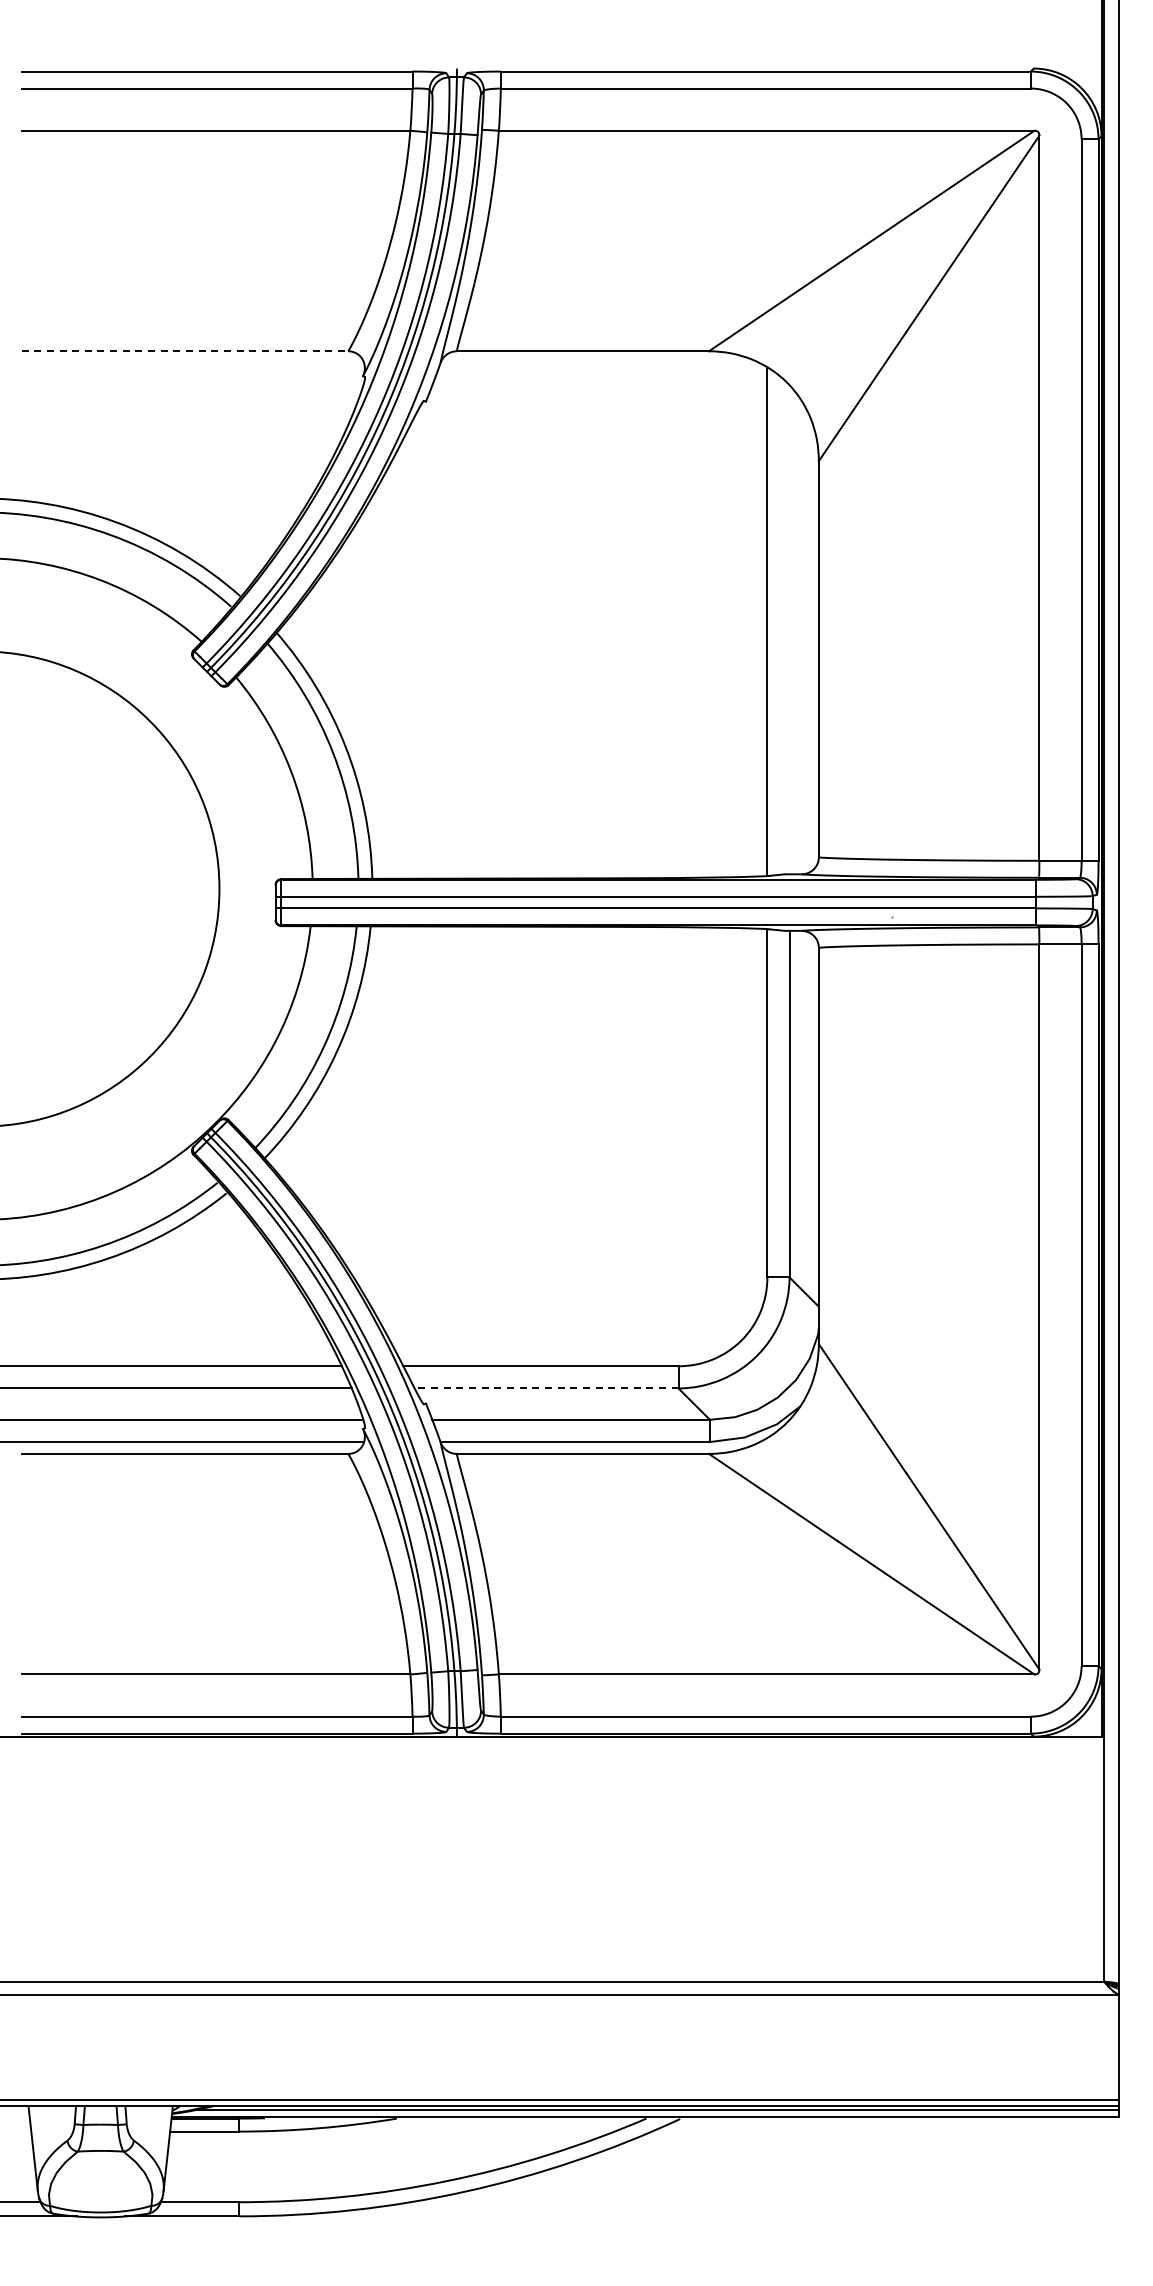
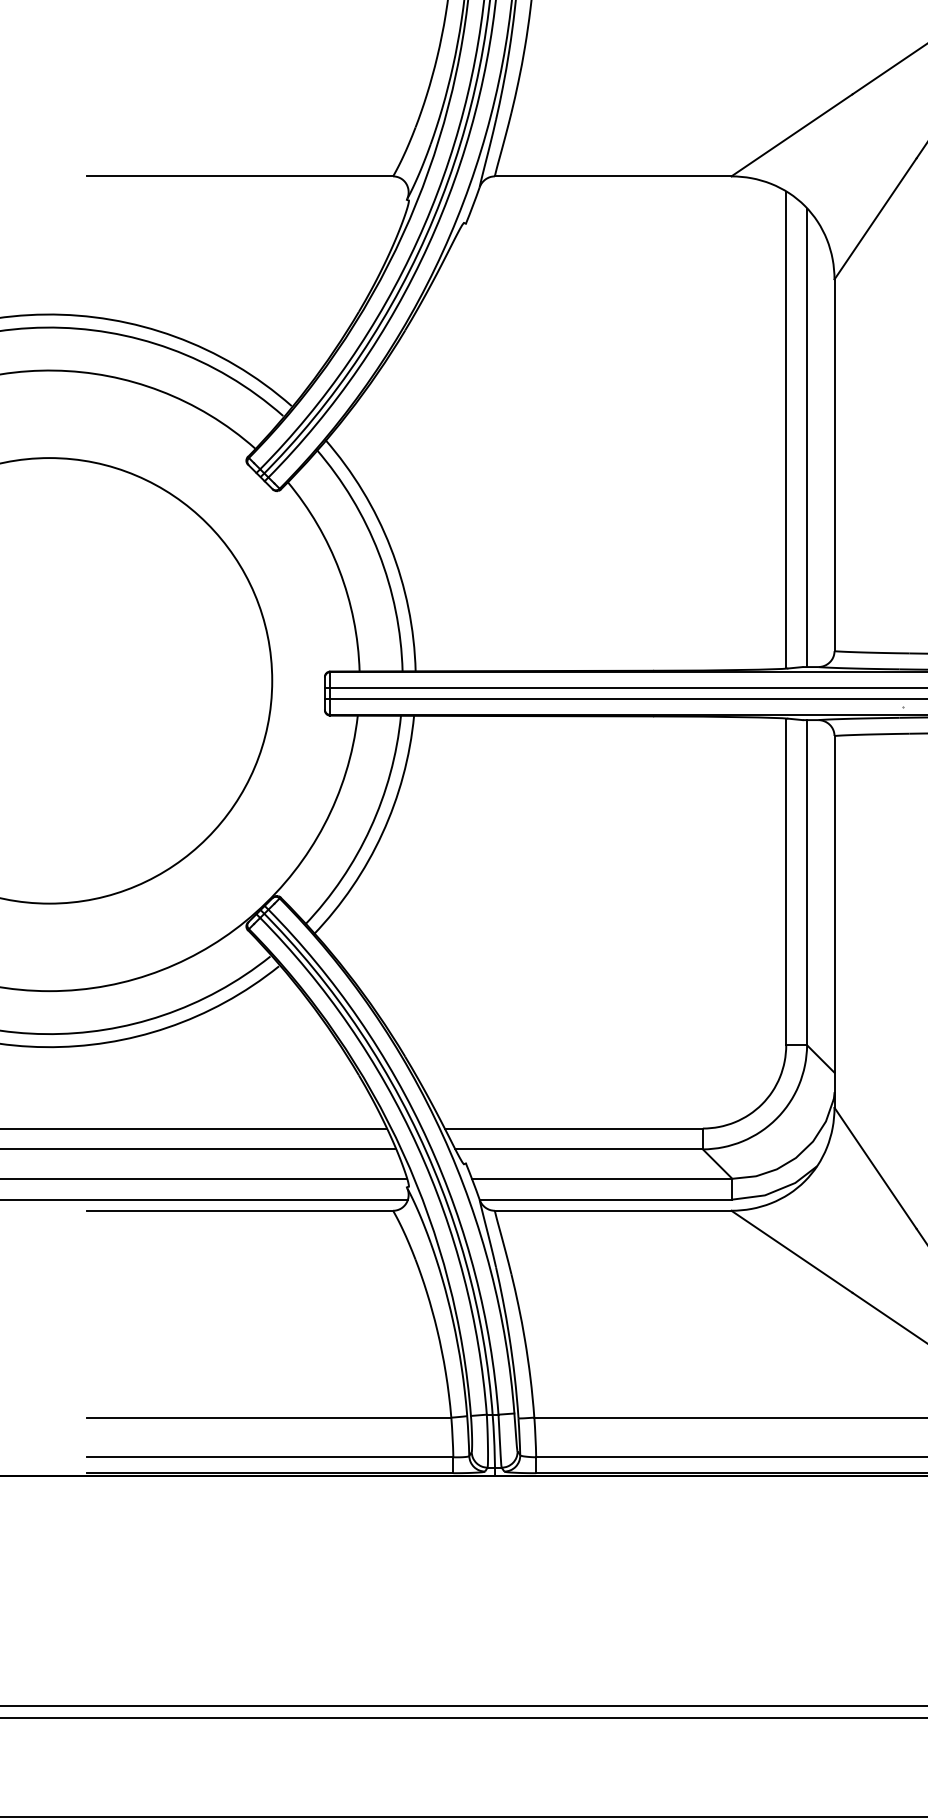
line: (185, 351) -> (240, 176), dashed -> solid
line: (789, 629) -> (806, 437), added
line: (546, 1388) -> (579, 1149), dashed -> solid

